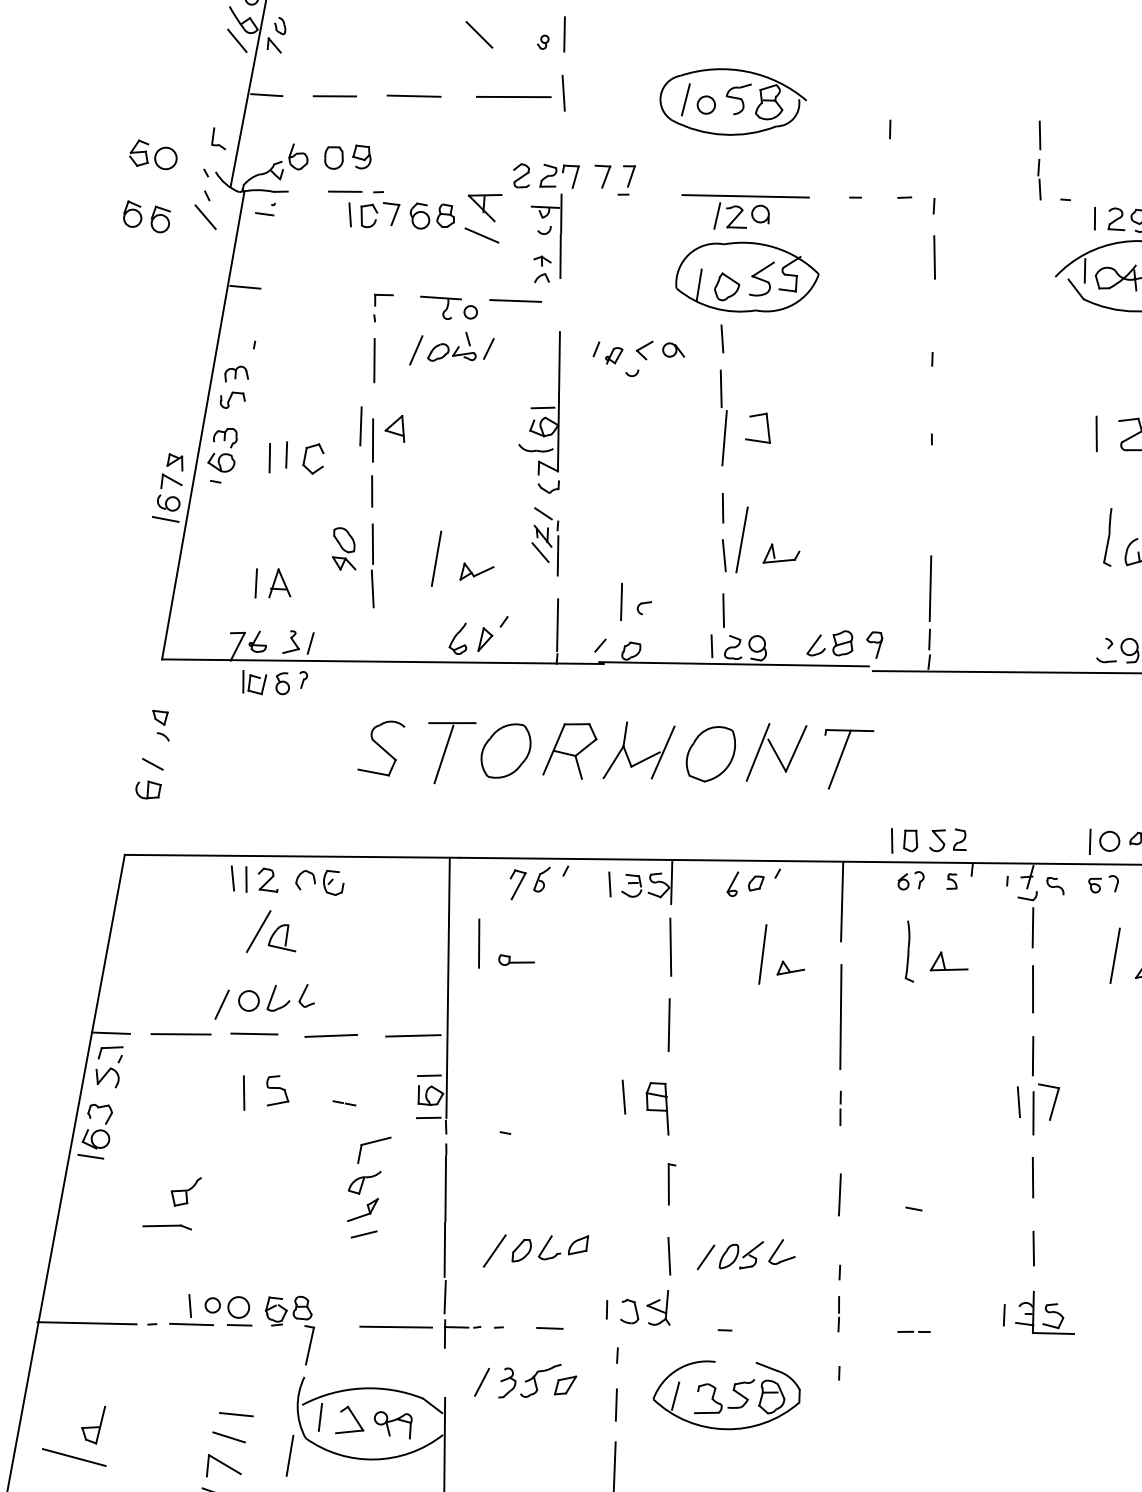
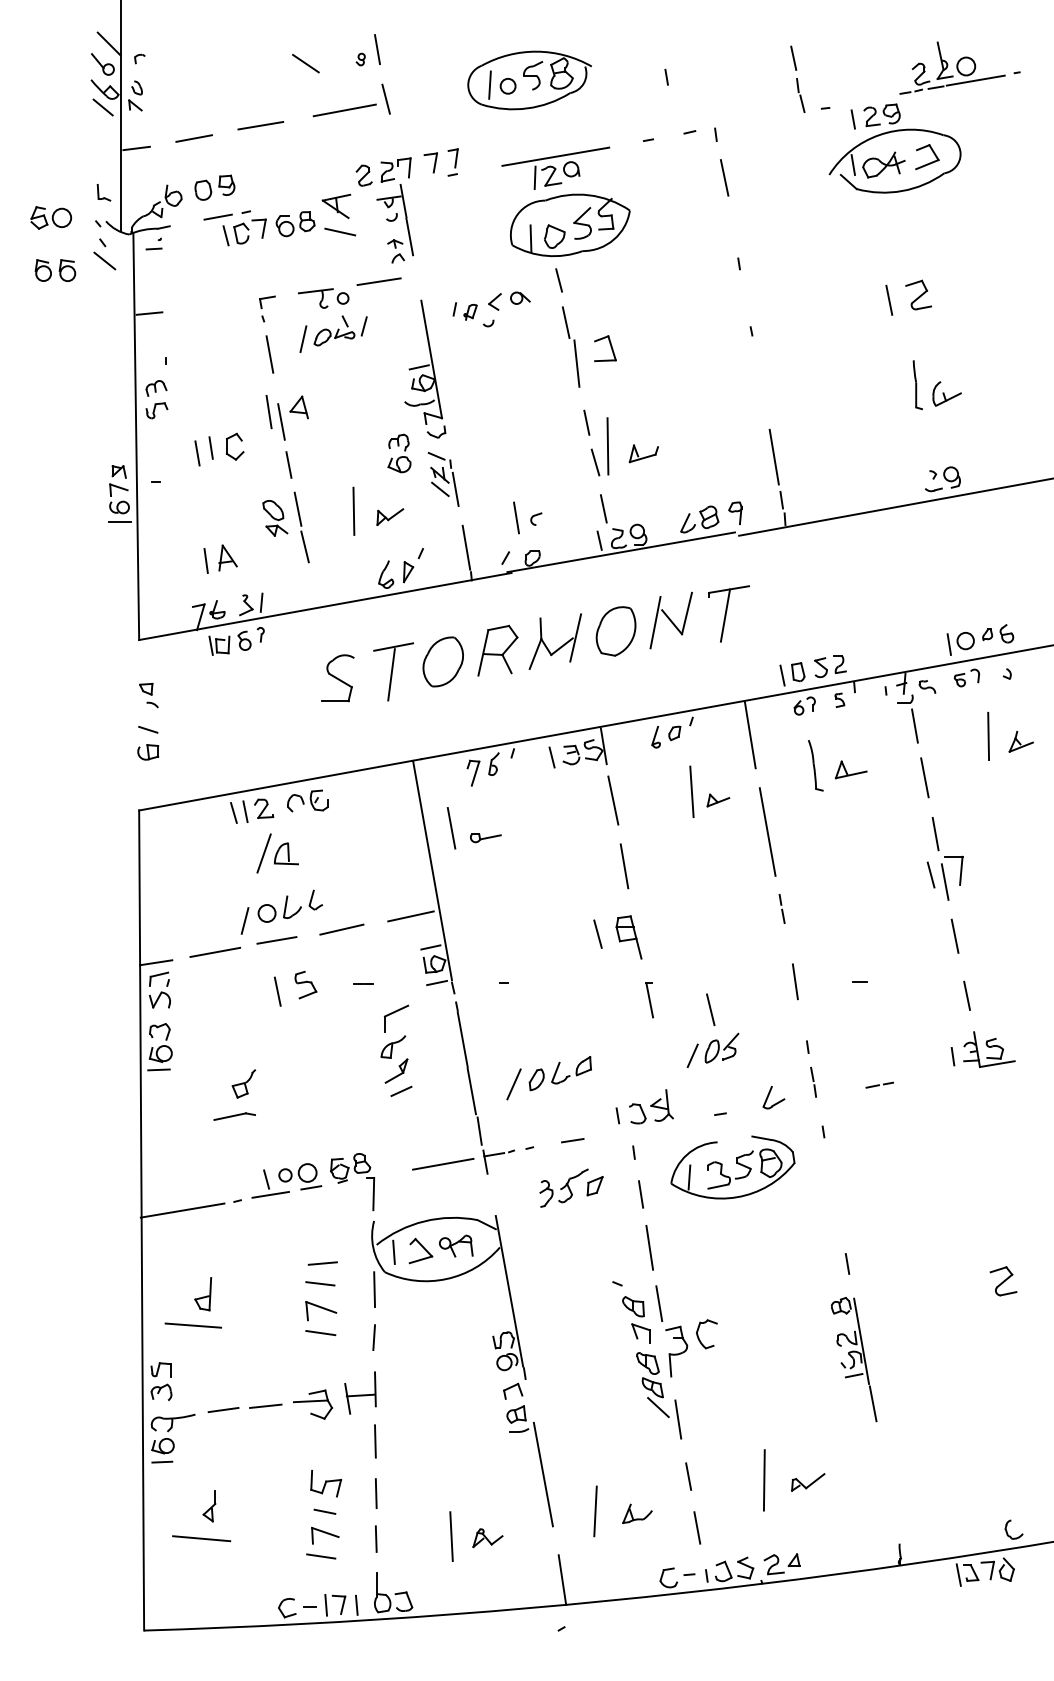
part: (223, 449) -> (399, 453), moved
part: (782, 1252) -> (773, 1097), moved
line: (669, 1255) -> (710, 1009), moved
line: (482, 1381) -> (524, 1196), removed

